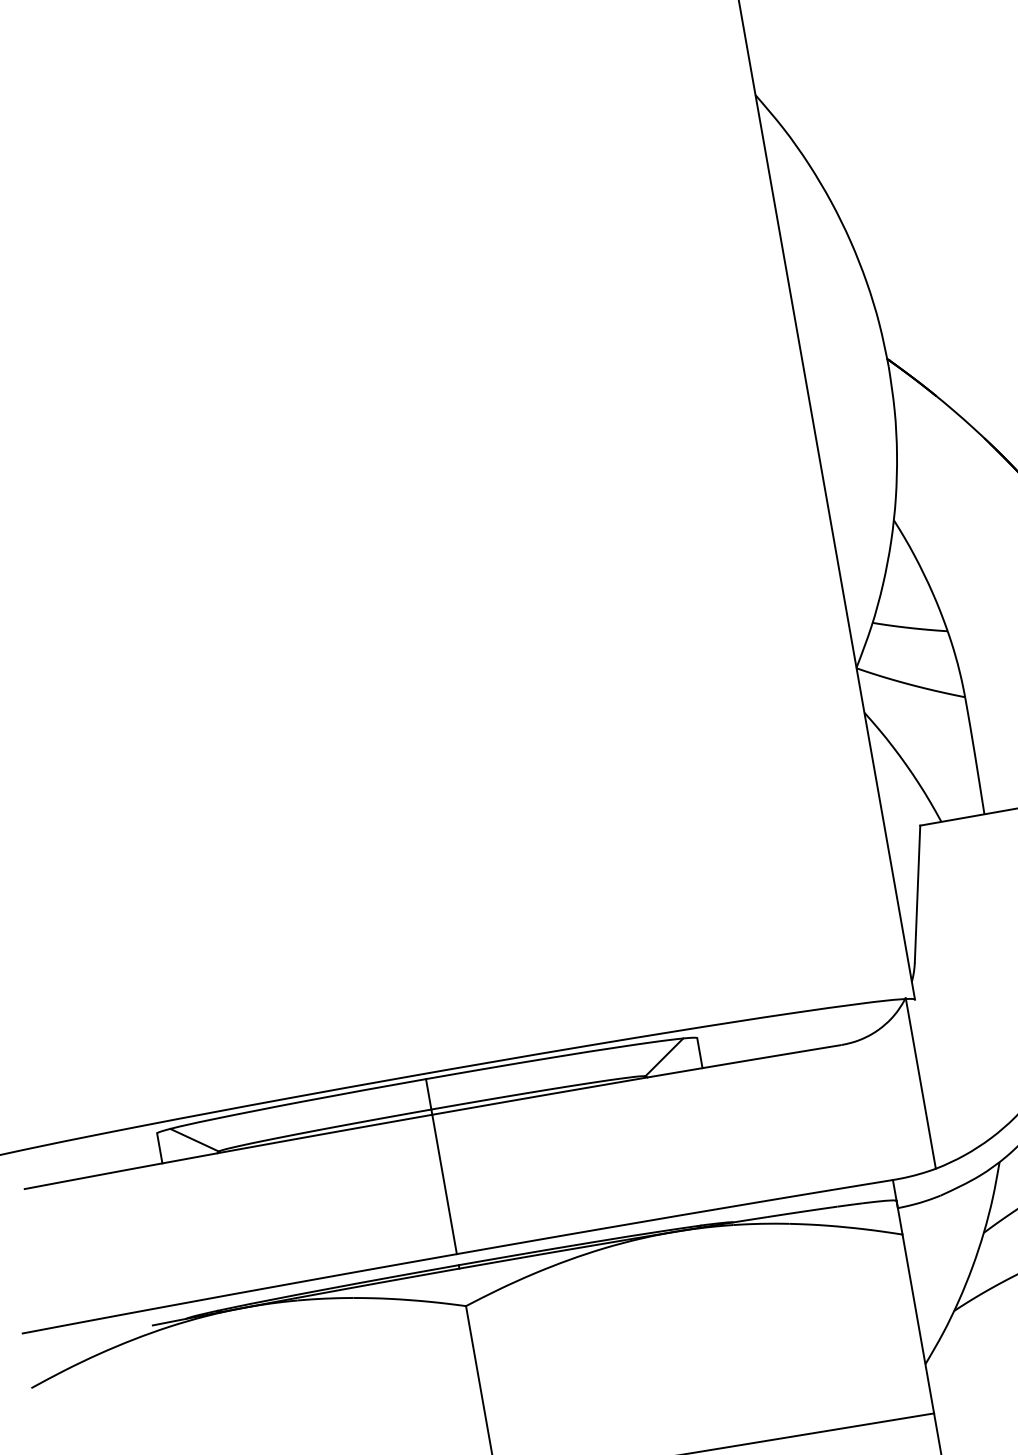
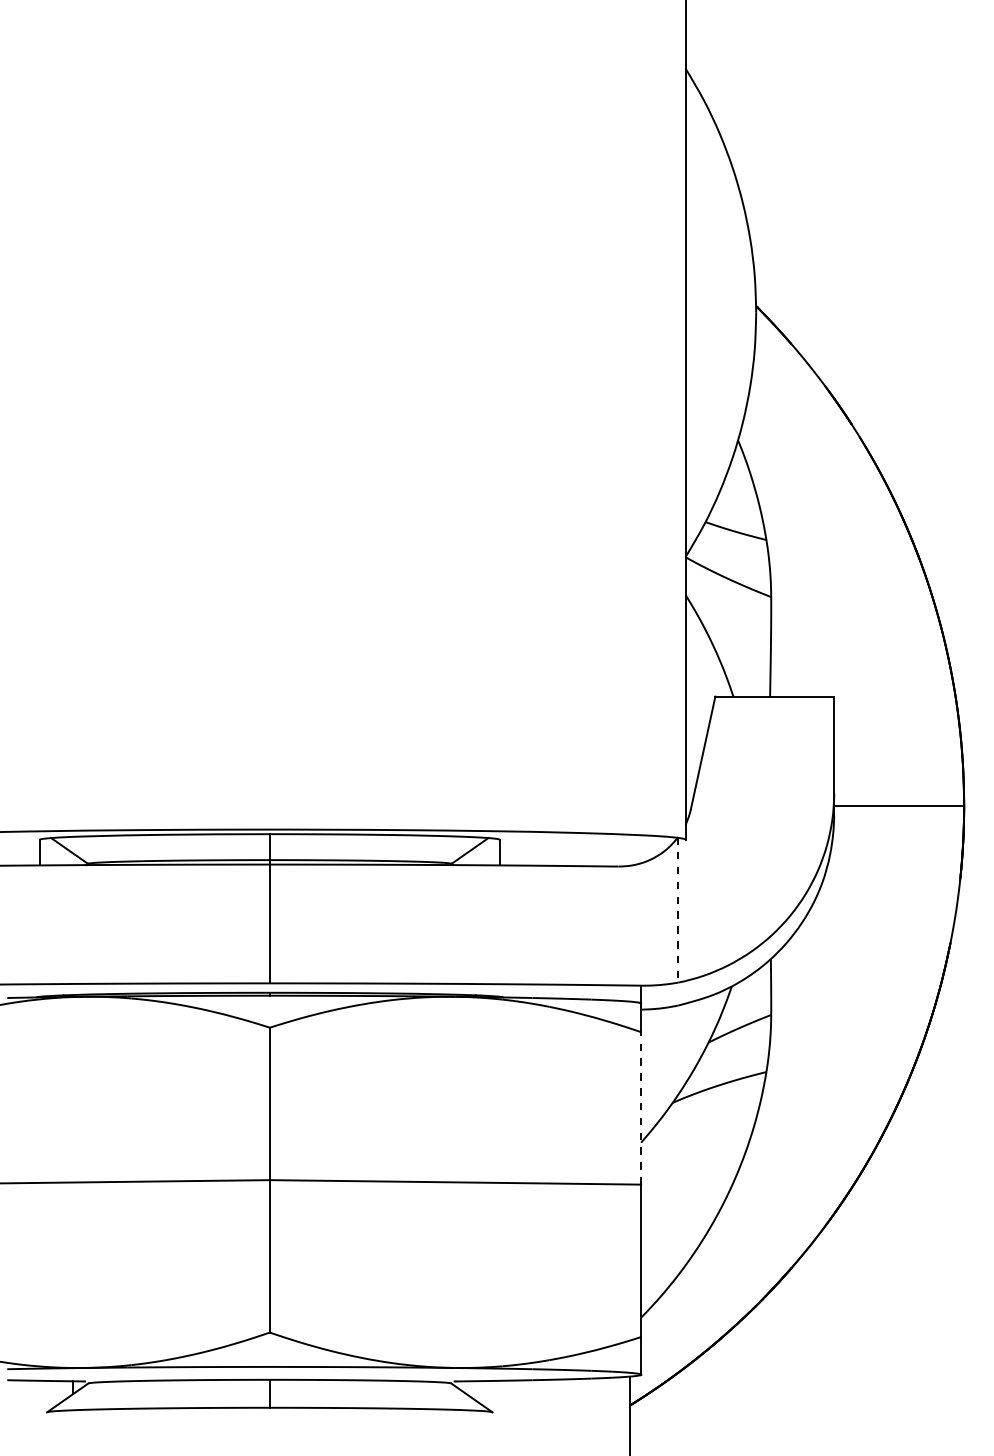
line: (921, 1082) -> (678, 909), solid -> dashed
line: (918, 1322) -> (641, 1107), solid -> dashed

